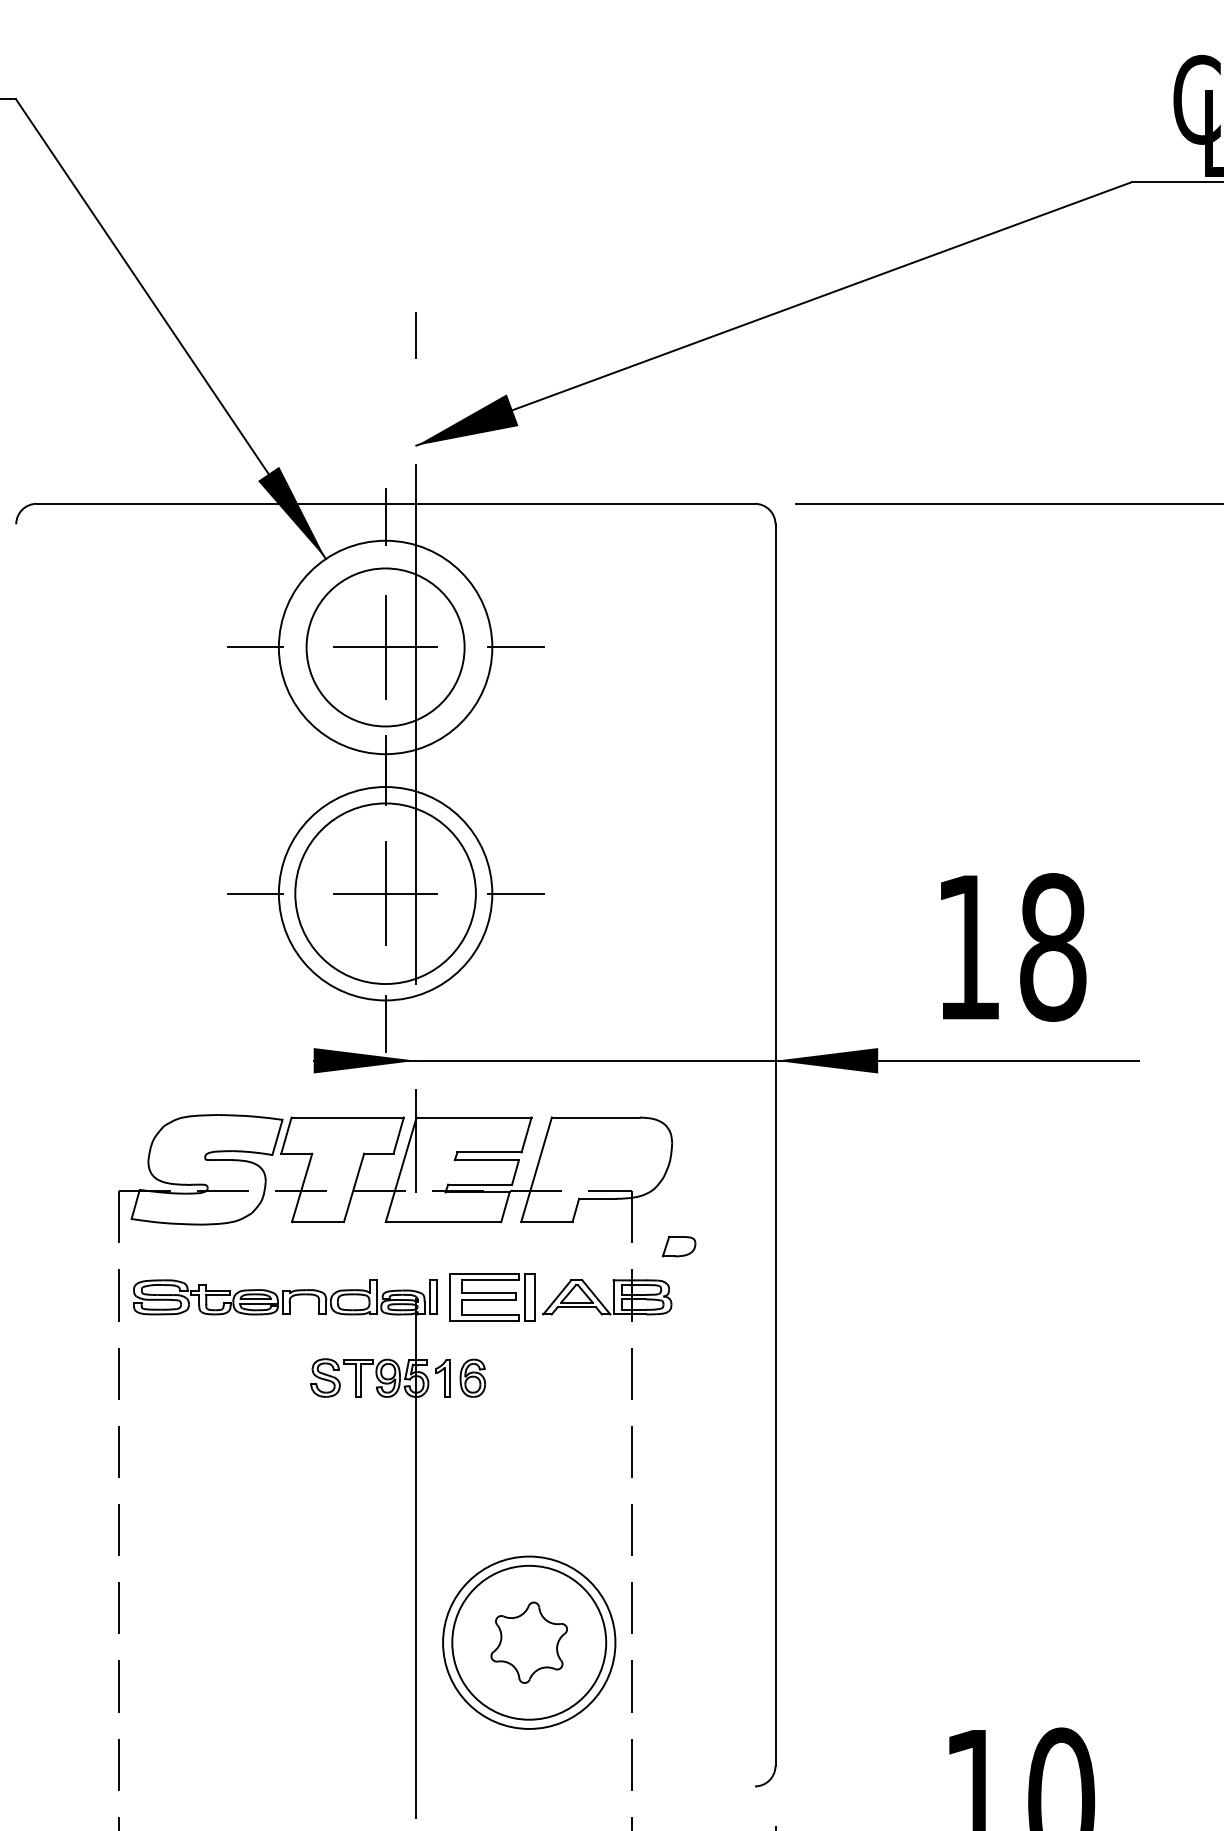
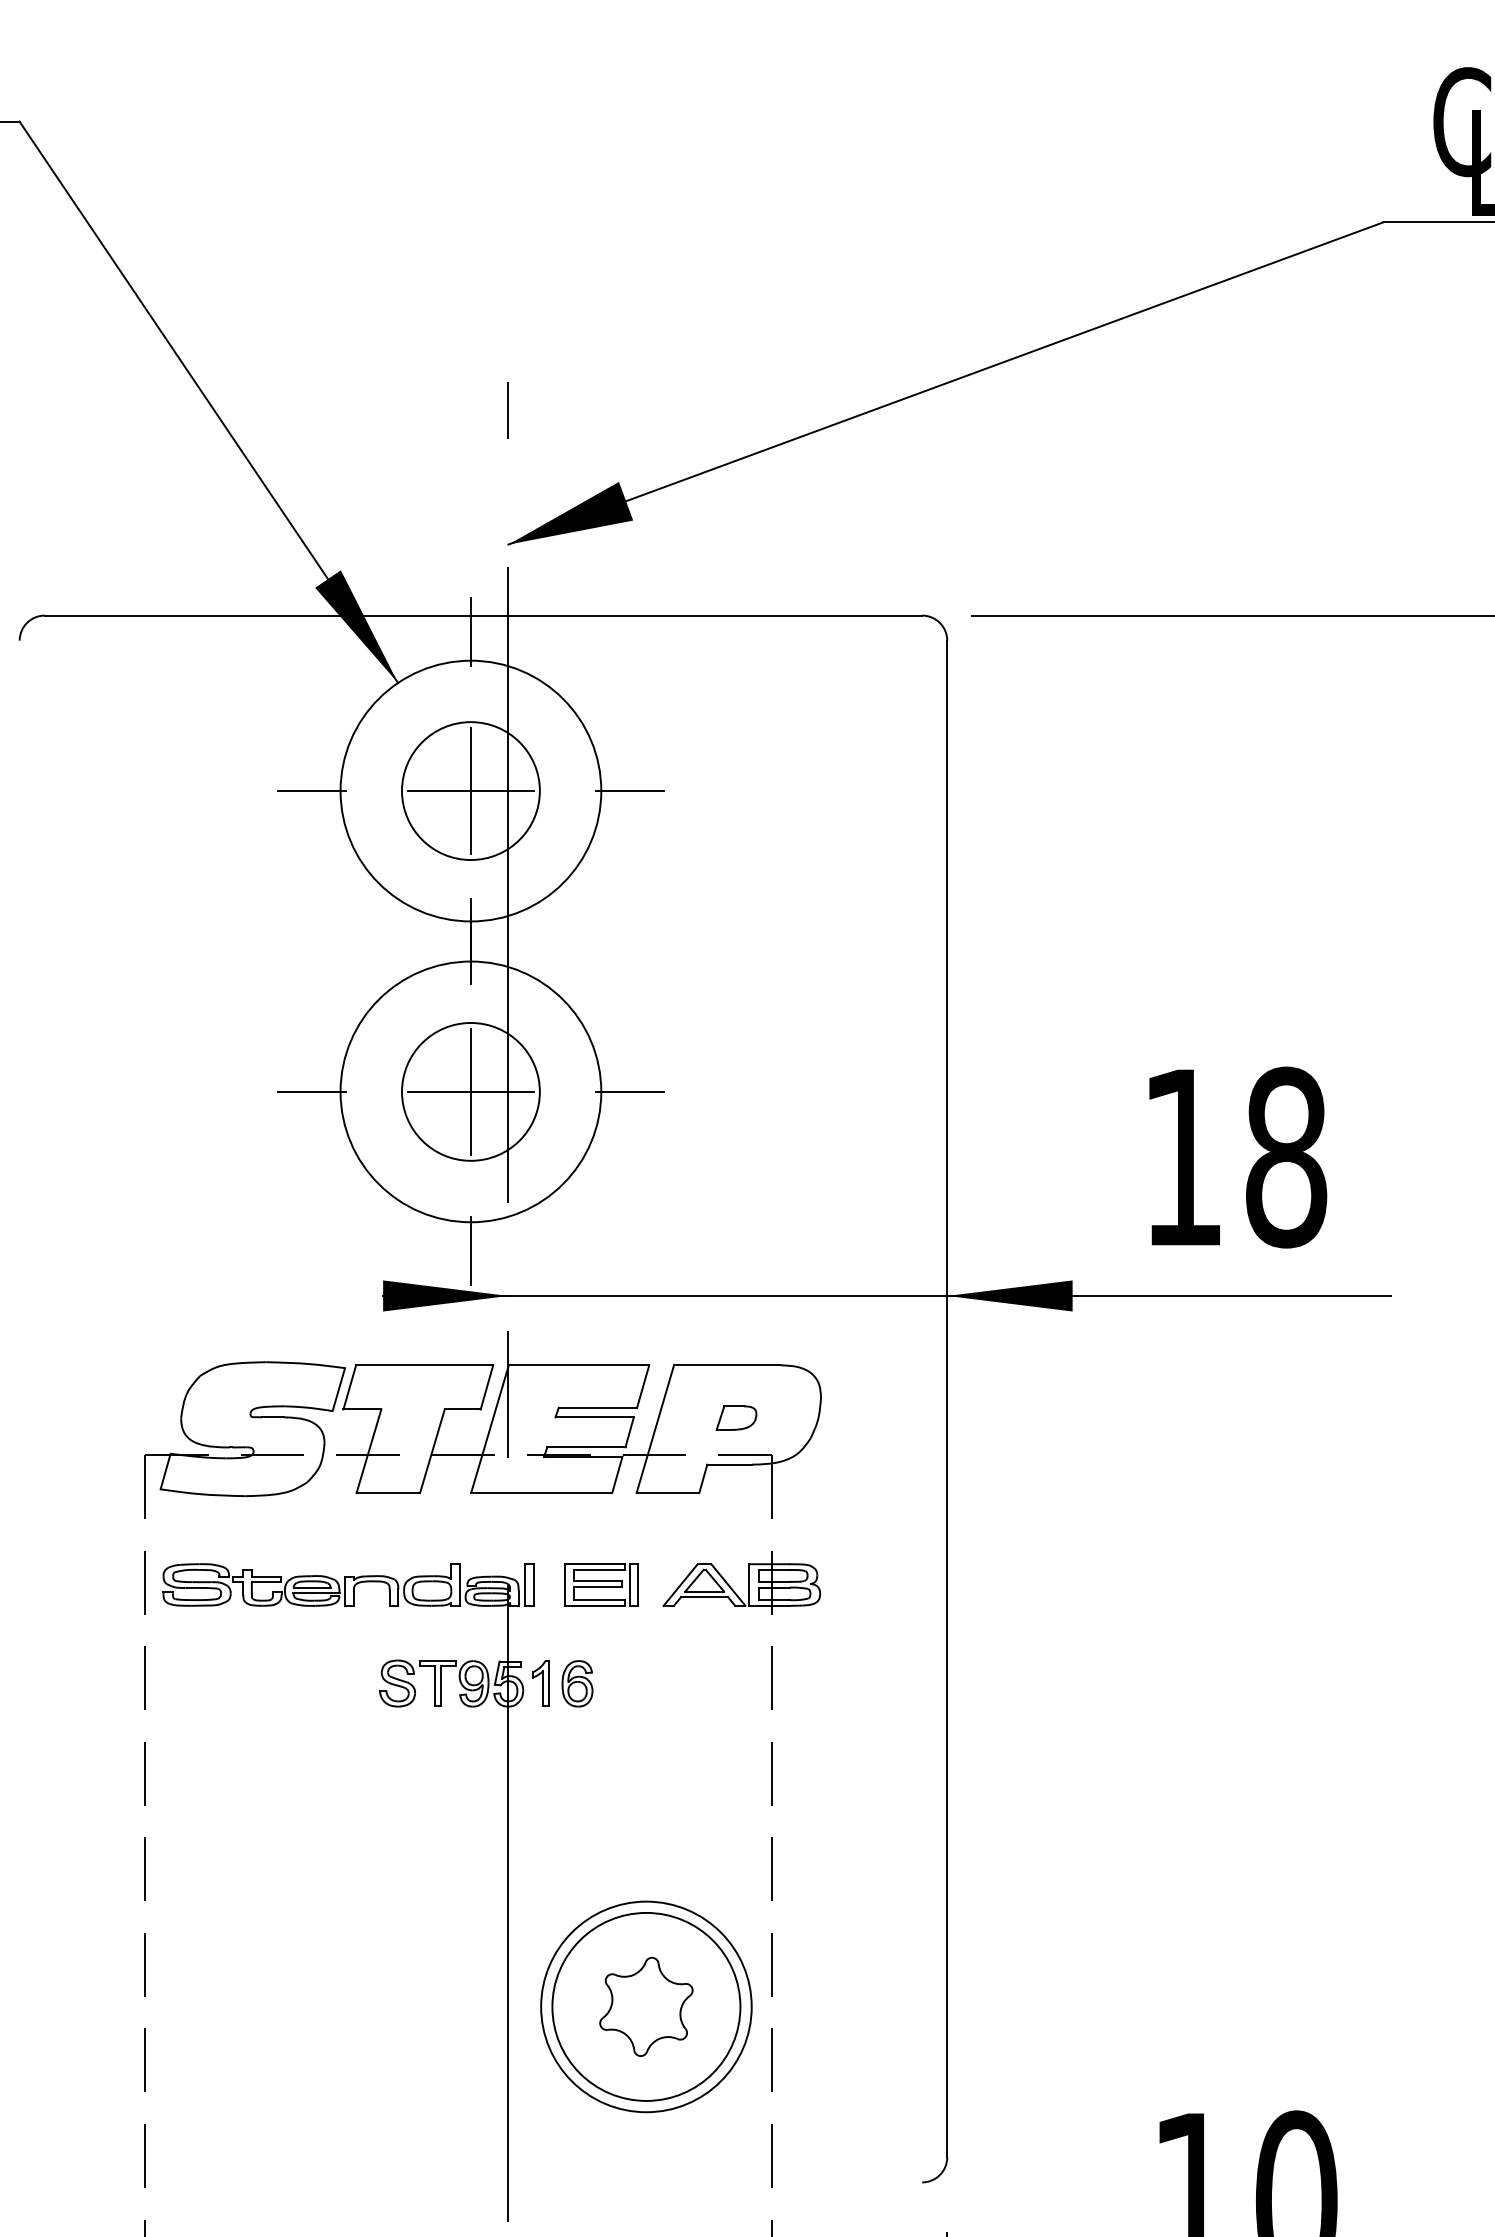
circle: (385, 647) -> (470, 791), size x0.71
circle: (385, 893) -> (470, 1091), size x0.62
part: (679, 1246) -> (736, 1417), moved
part: (492, 1296) -> (601, 1584), size x0.71

